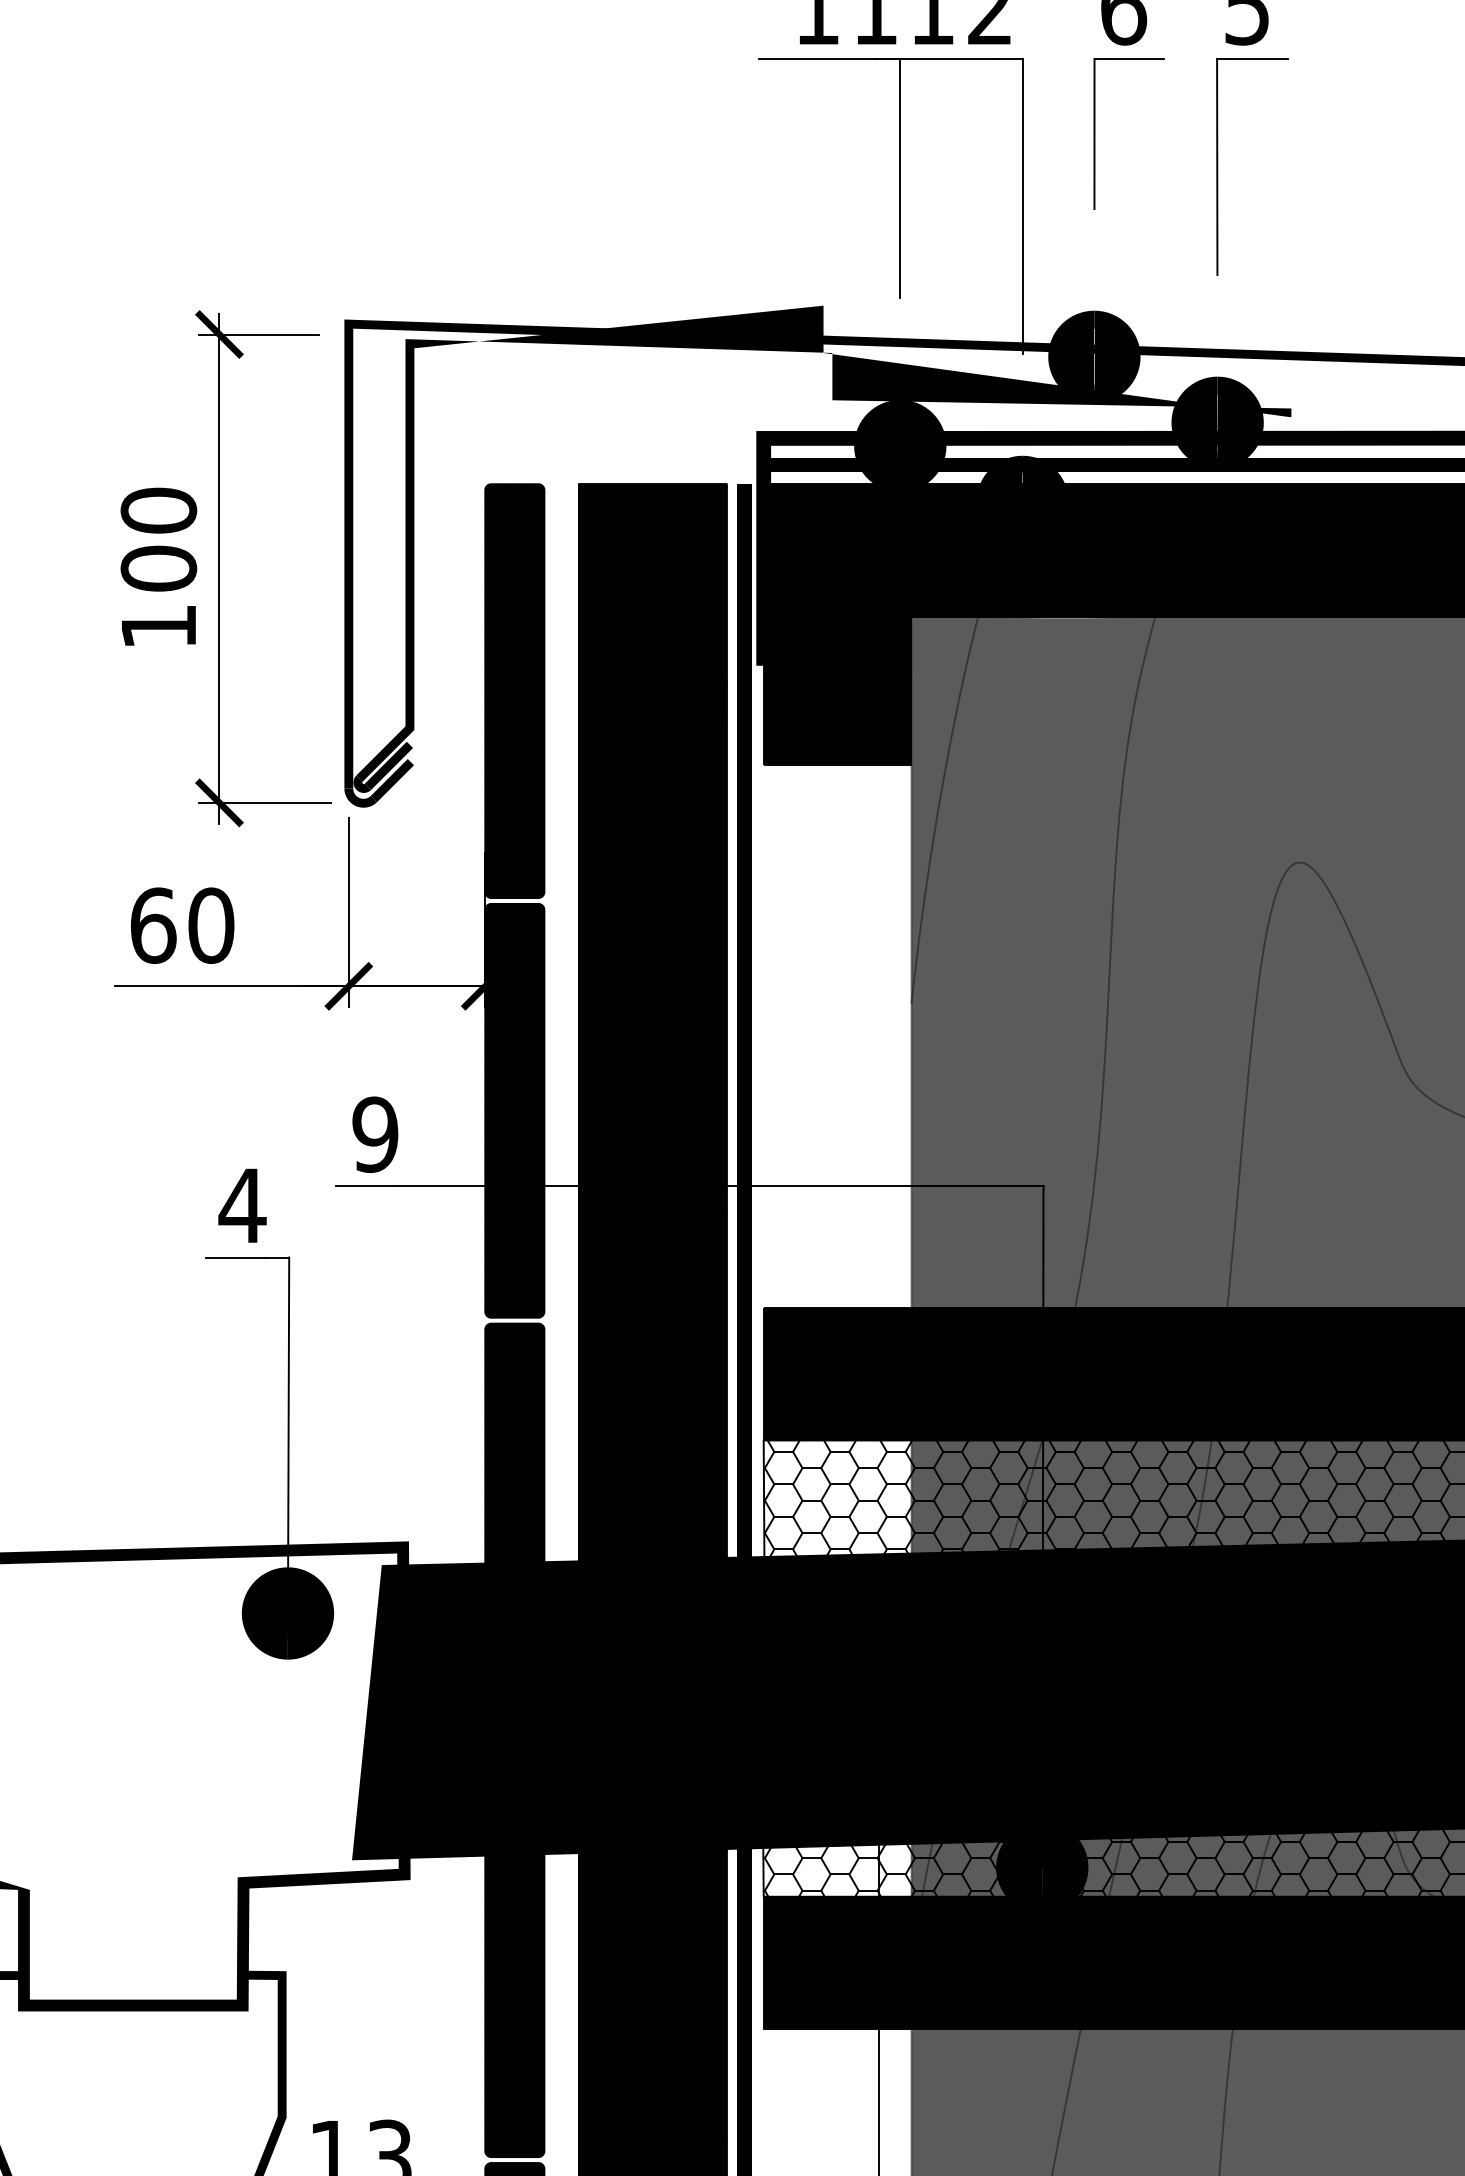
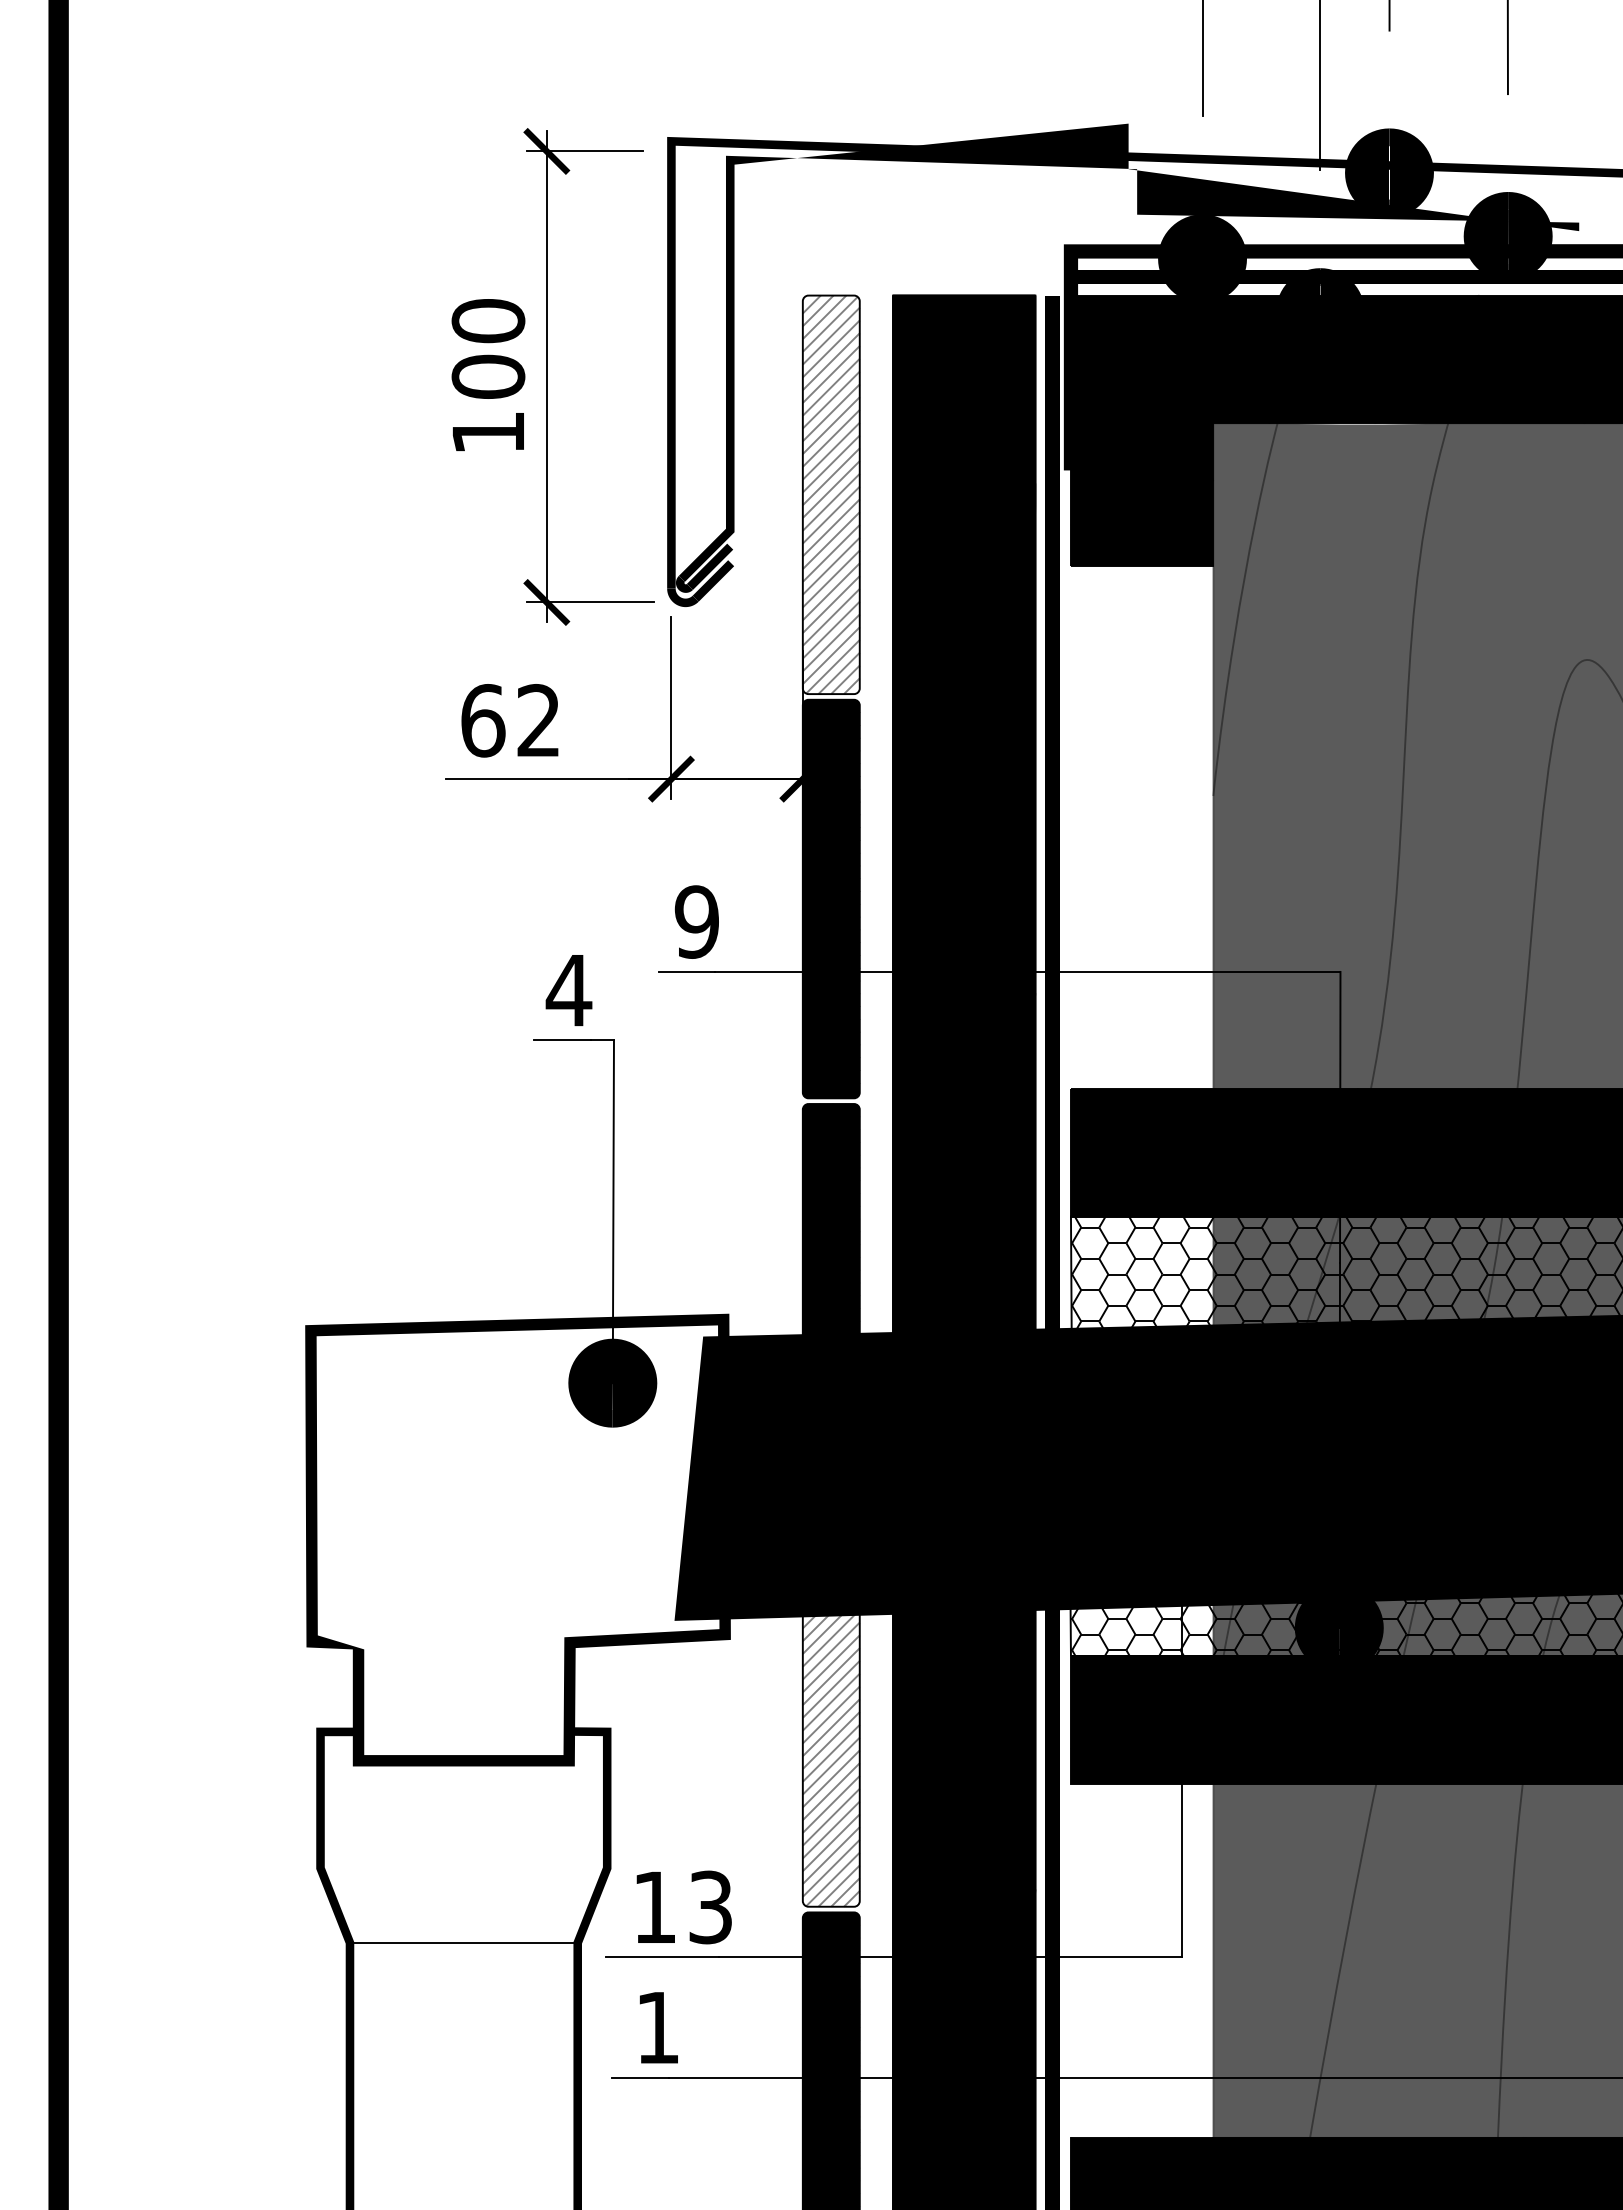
fill: (514, 690) -> (830, 494), removed
text: (211, 925) -> (539, 720), 60 -> 62
fill: (514, 1950) -> (830, 1707), removed

